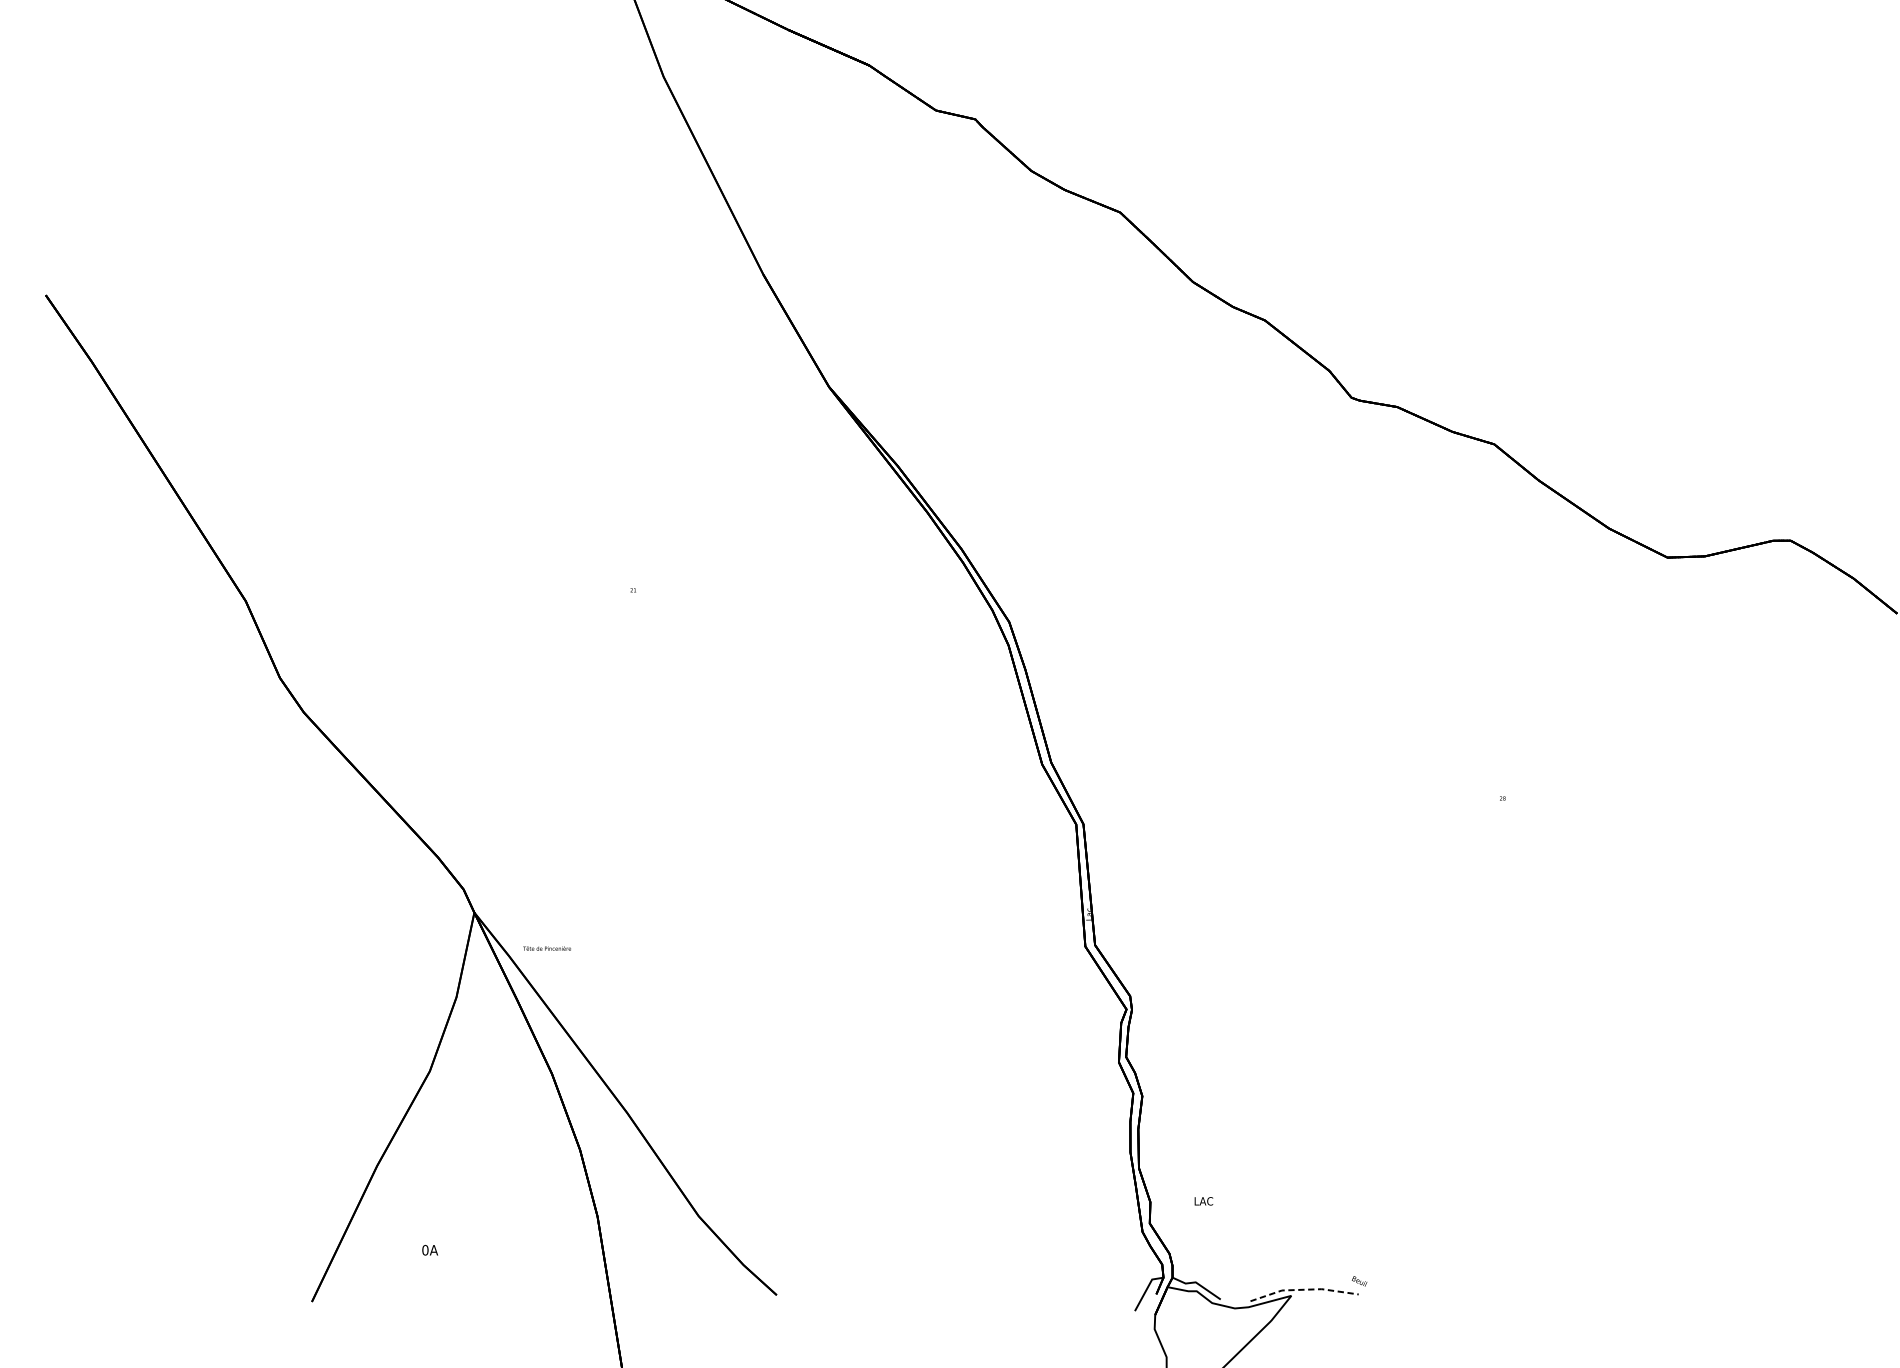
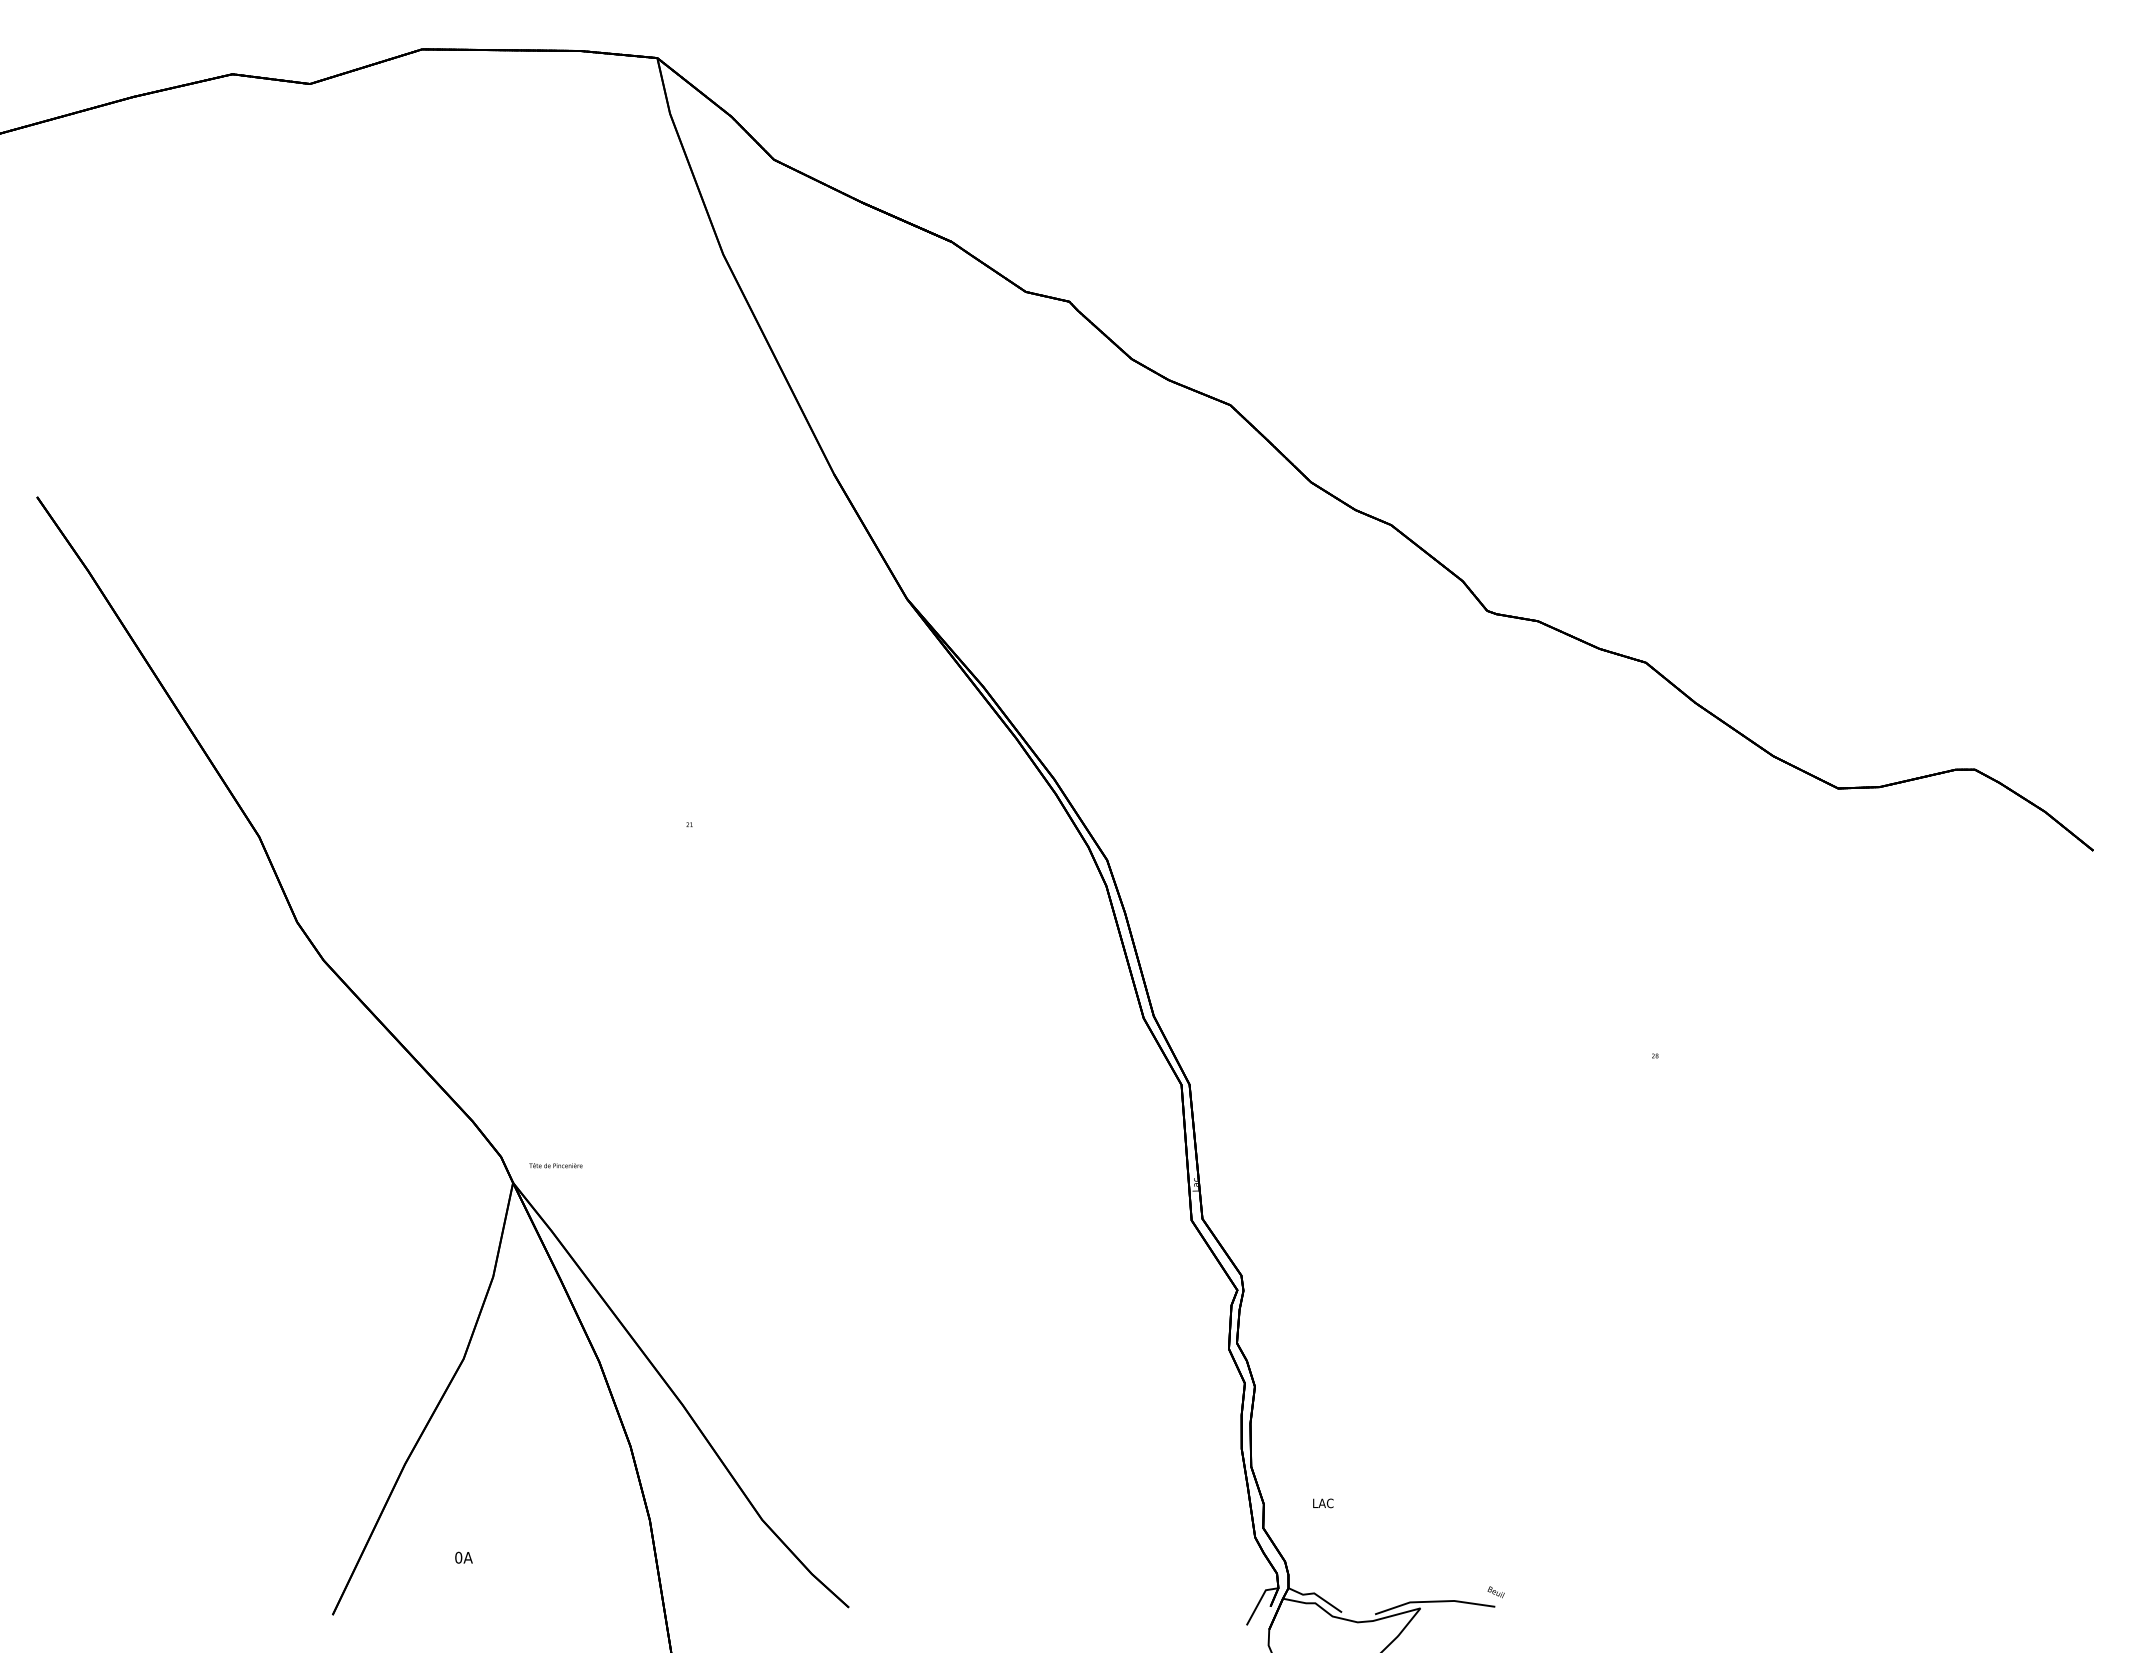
text: (546, 948) -> (555, 1165), moved
line: (1304, 1289) -> (1434, 1601), dashed -> solid

